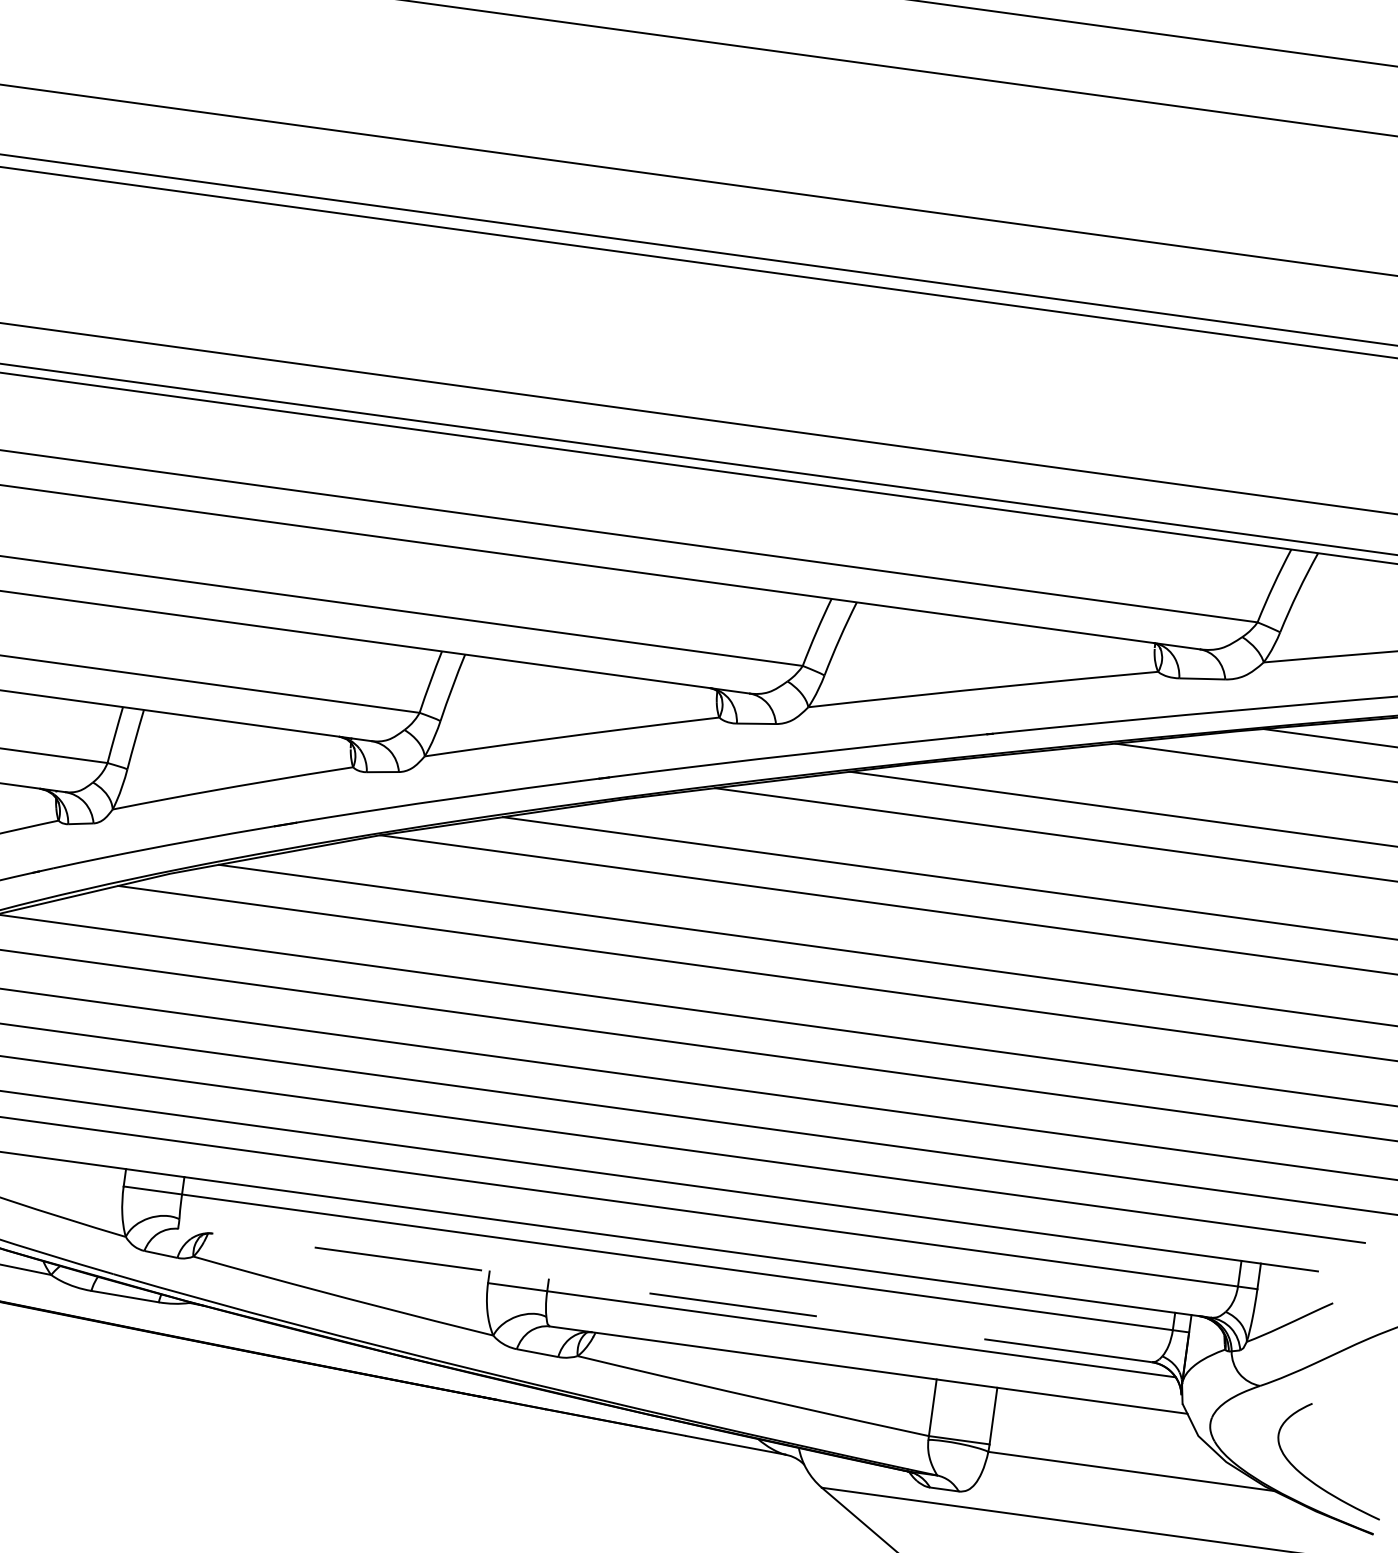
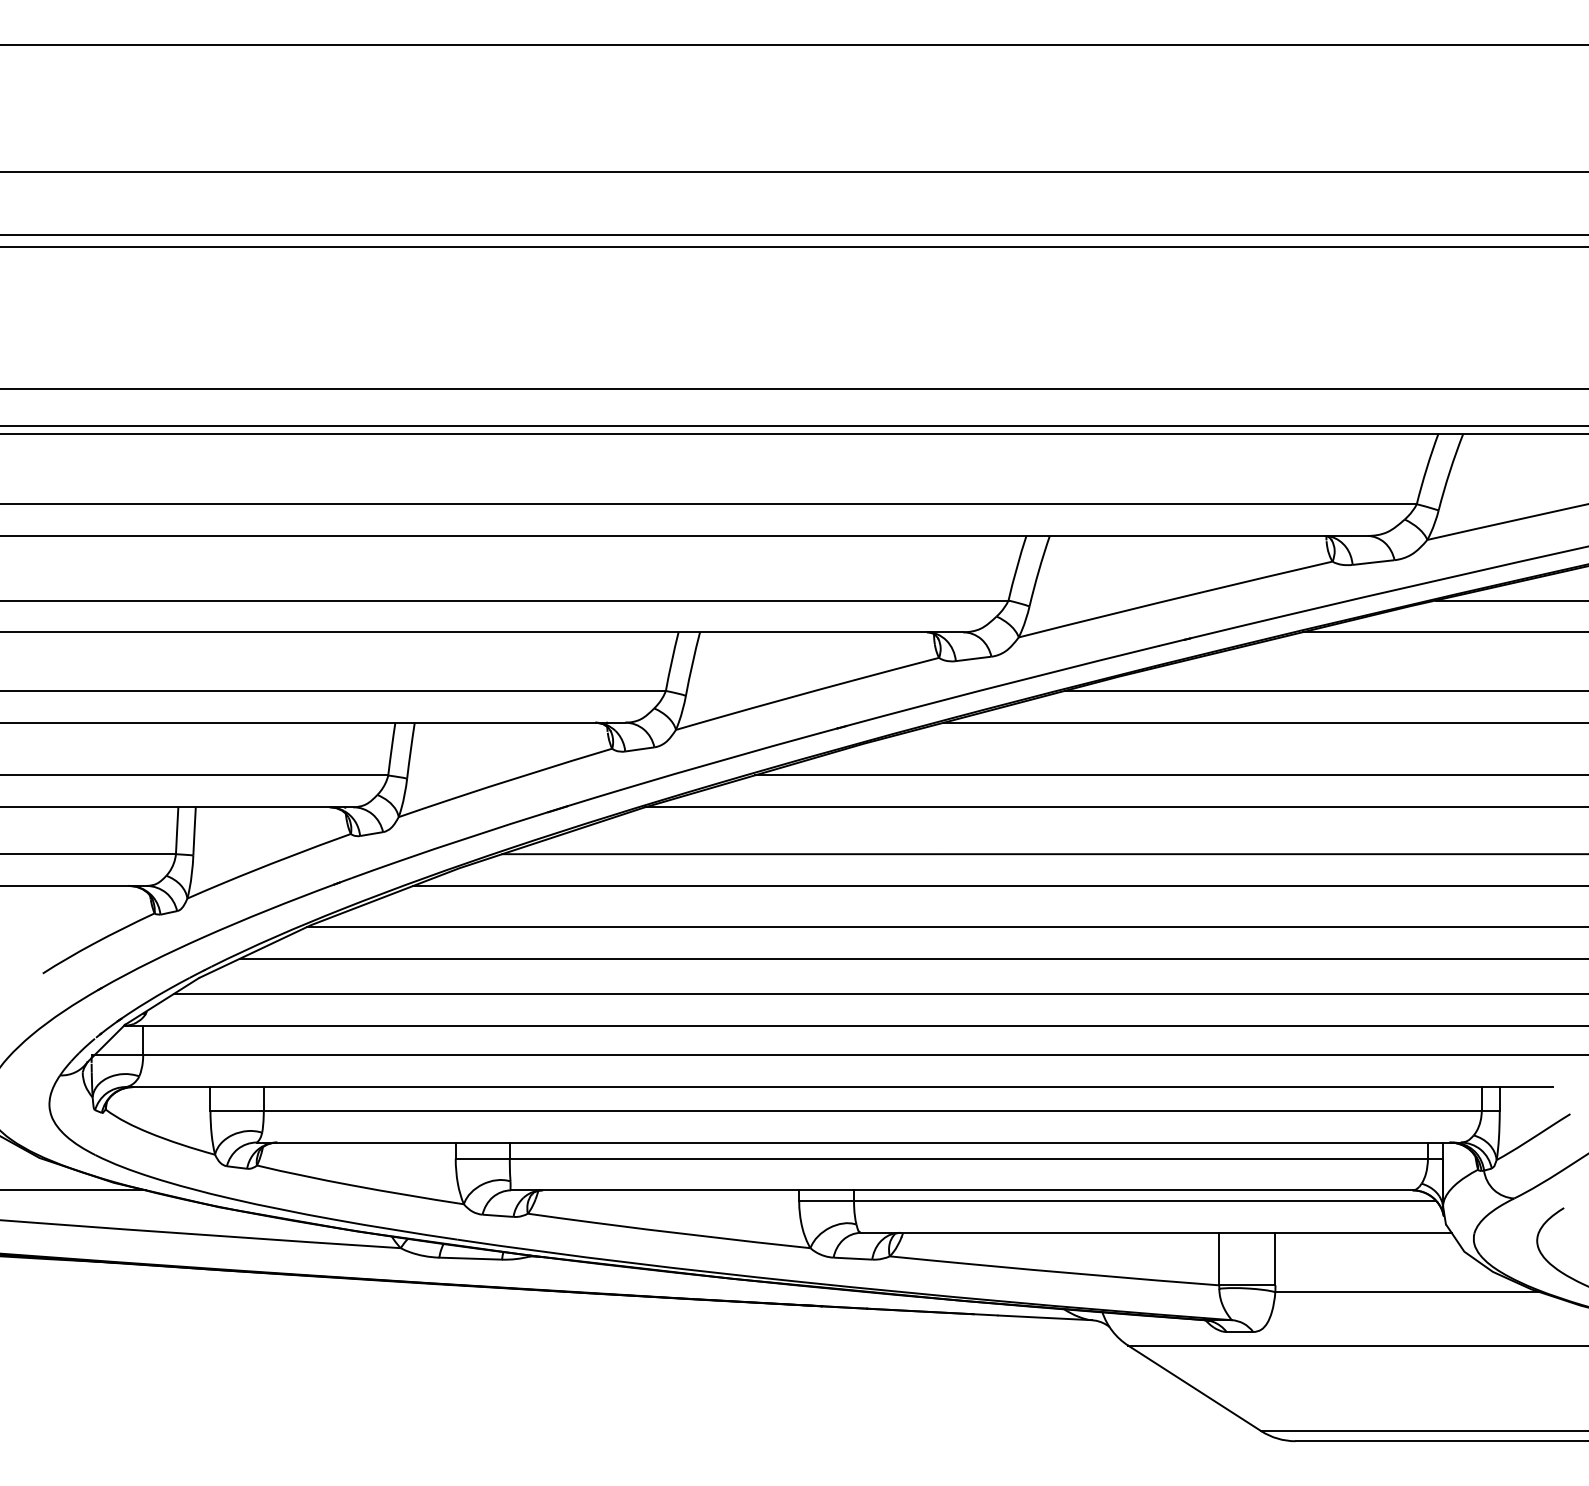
line: (664, 1295) -> (961, 1190), dashed -> solid

